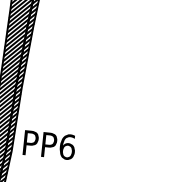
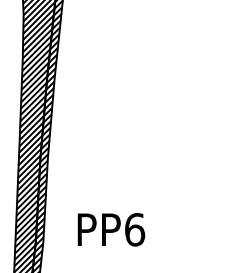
text: (49, 144) -> (111, 229), moved

